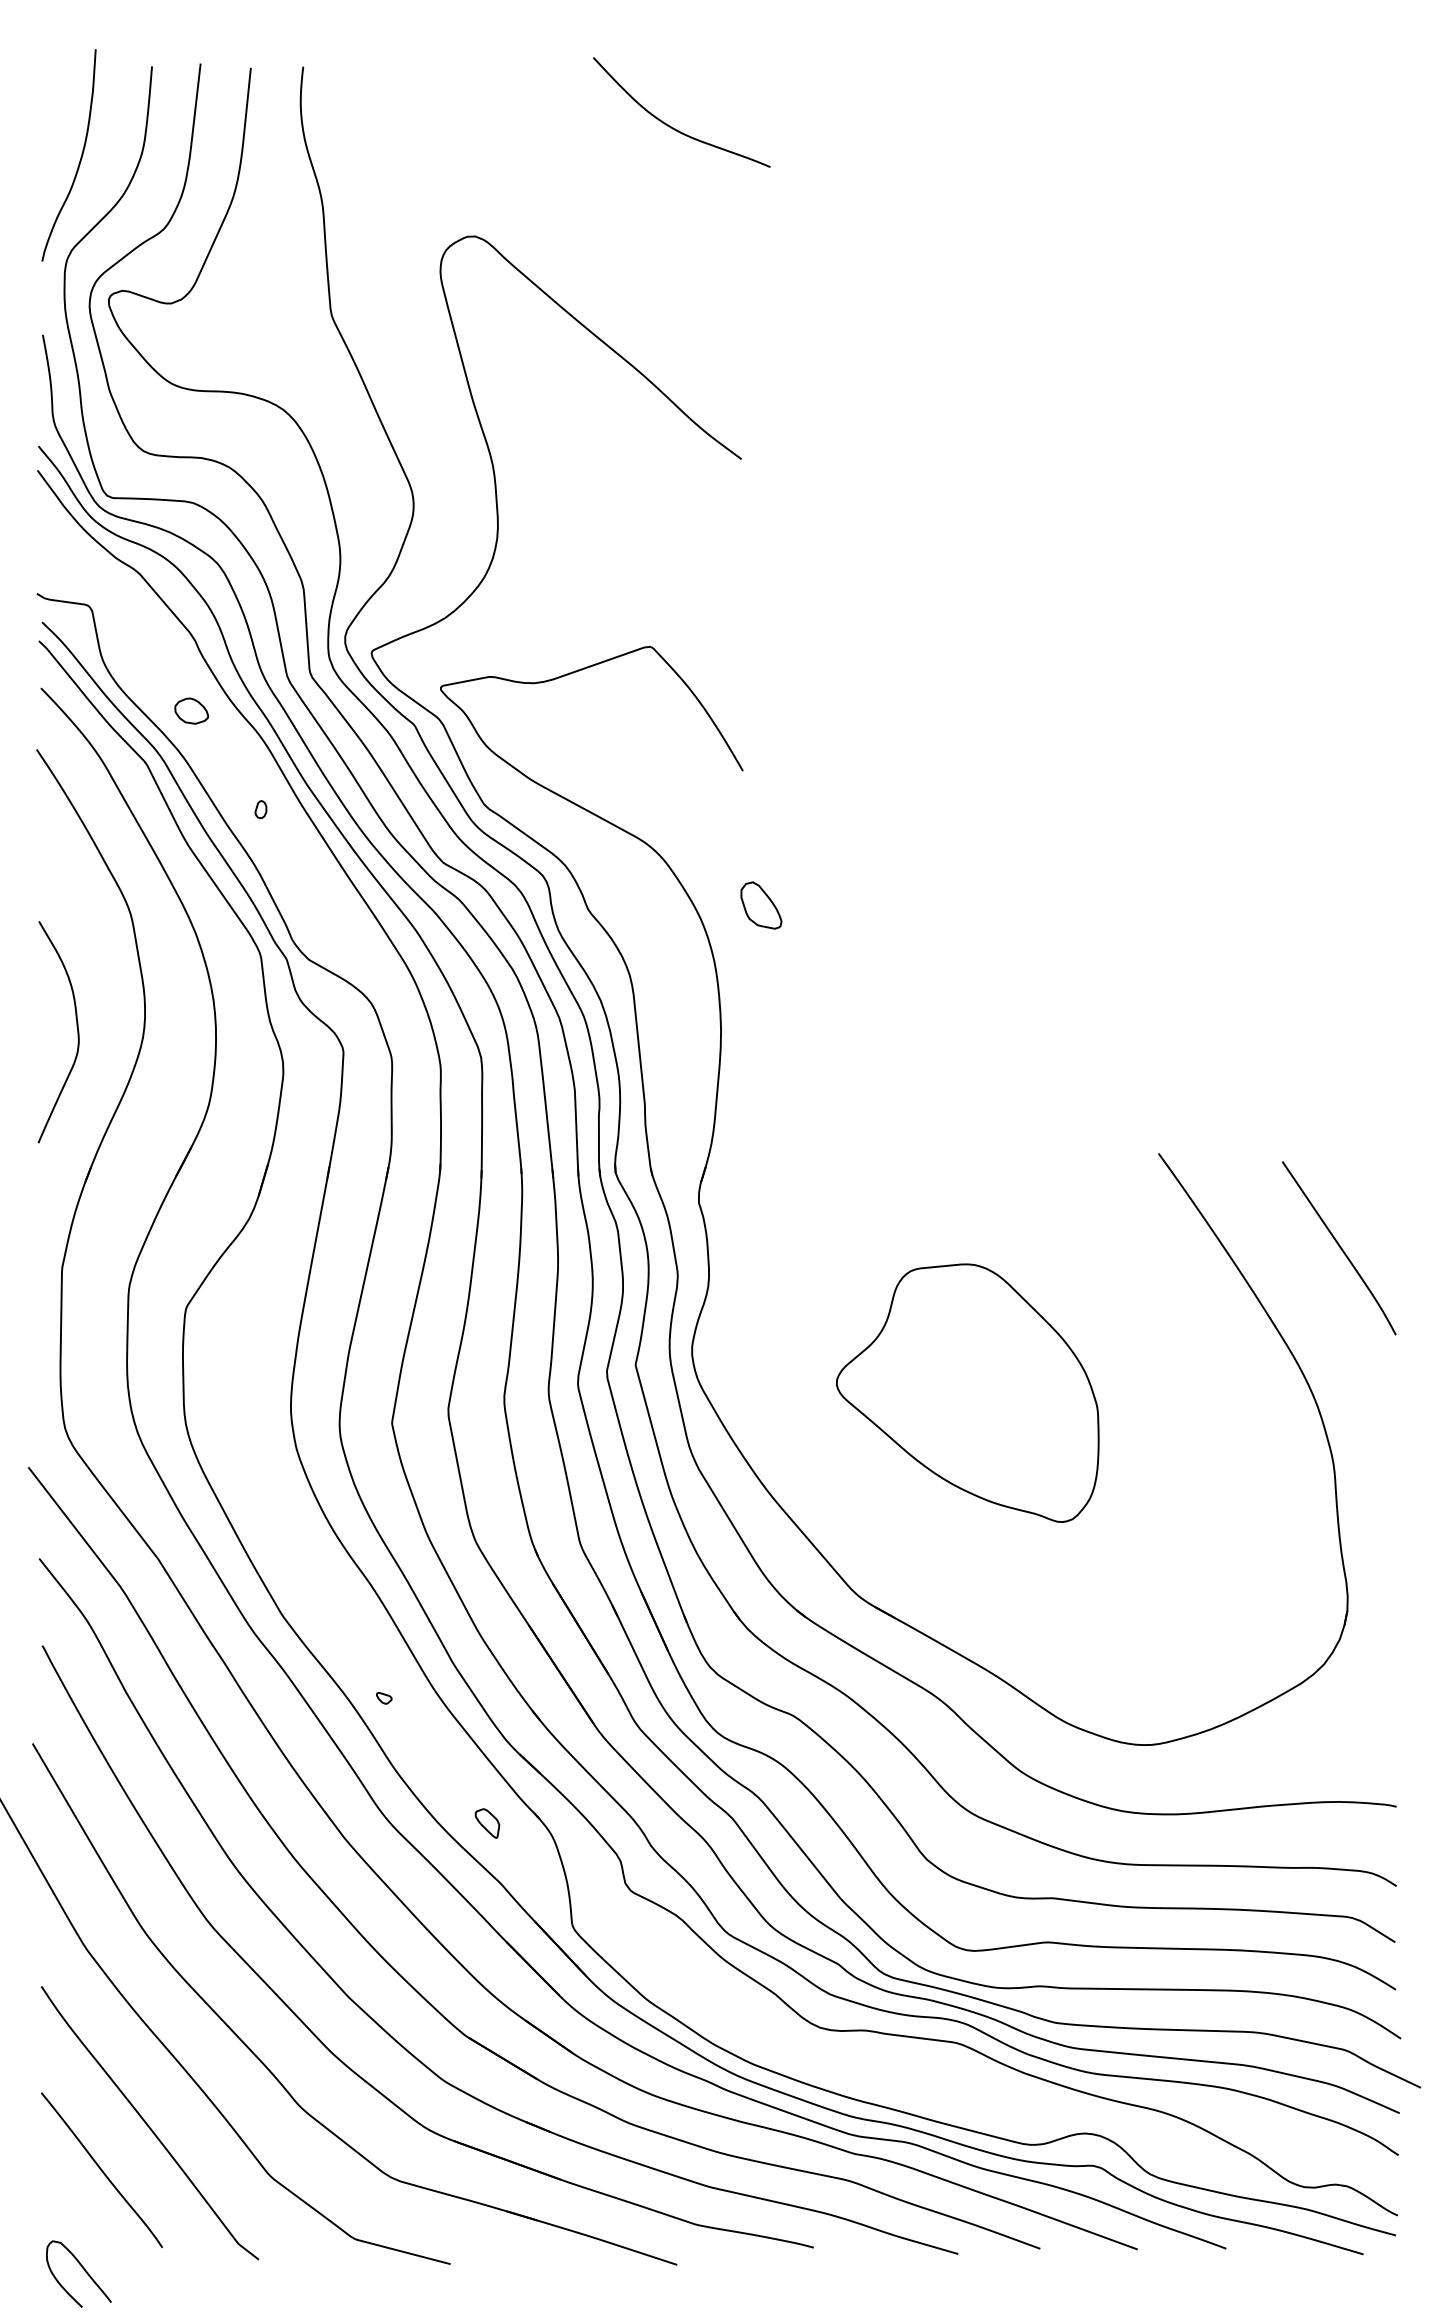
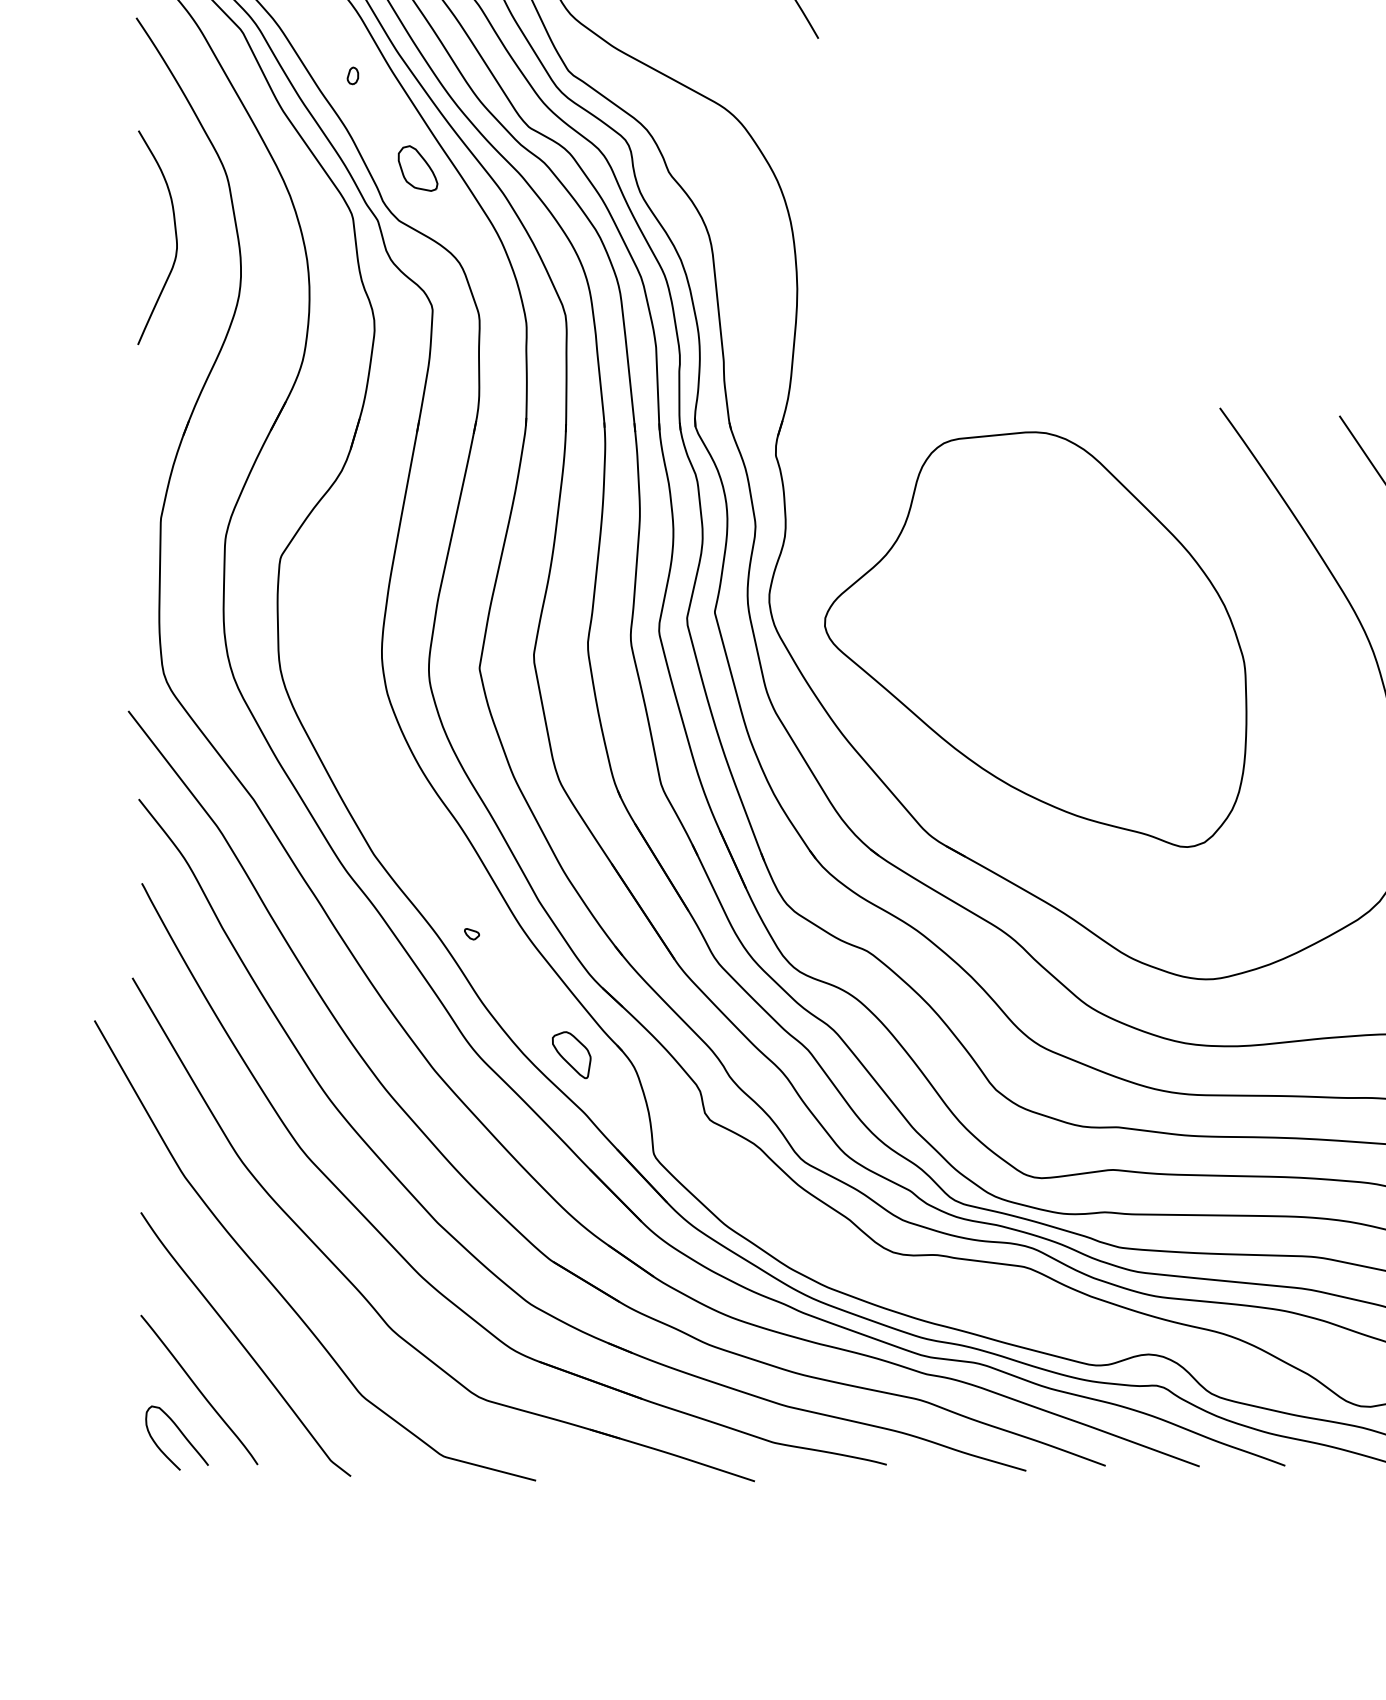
part: (761, 905) -> (418, 168), moved
curve: (76, 1027) -> (174, 233), moved
part: (967, 1392) -> (1035, 638), size x1.67
part: (487, 1823) -> (571, 1055), size x1.67
curve: (84, 2271) -> (182, 1435), moved

